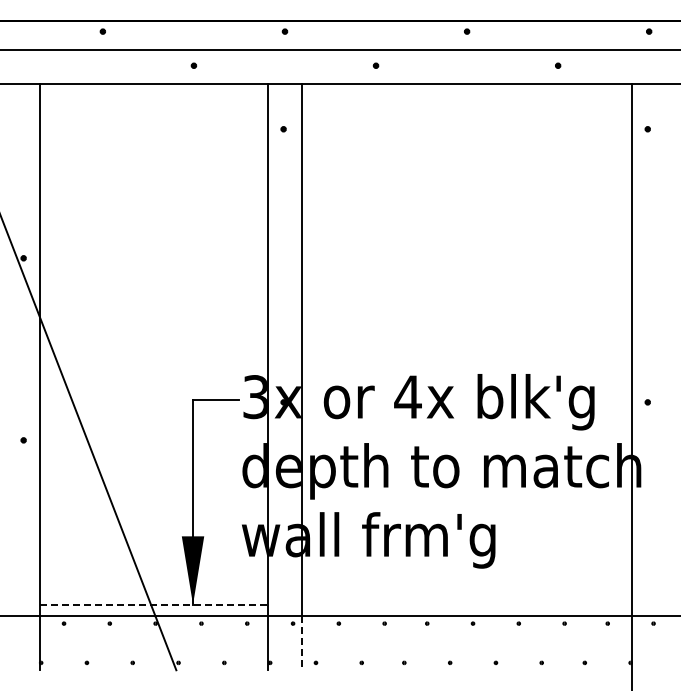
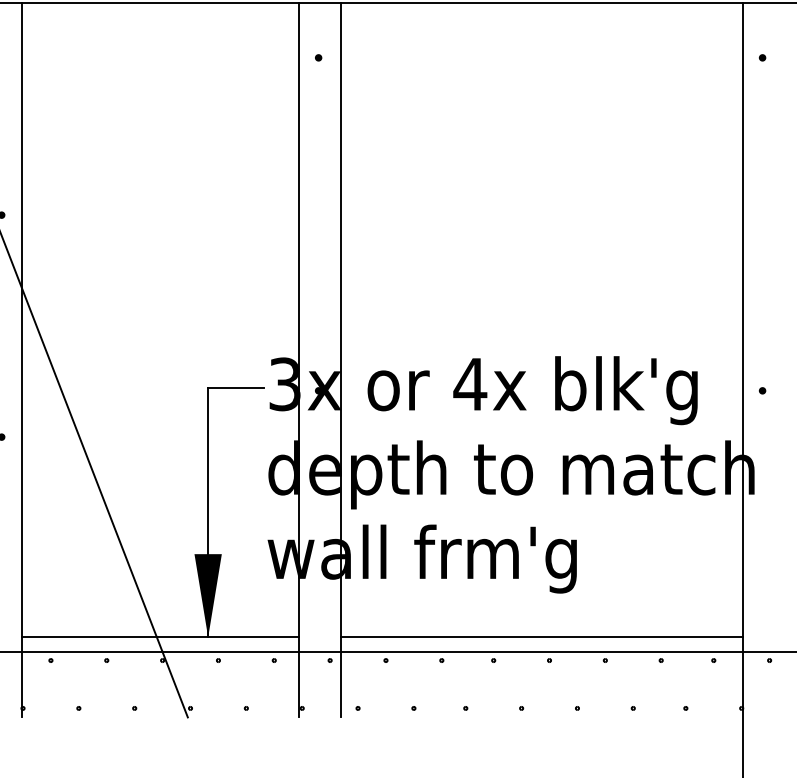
line: (154, 604) -> (161, 637), dashed -> solid
line: (467, 604) -> (542, 637), added
line: (302, 643) -> (341, 684), dashed -> solid

